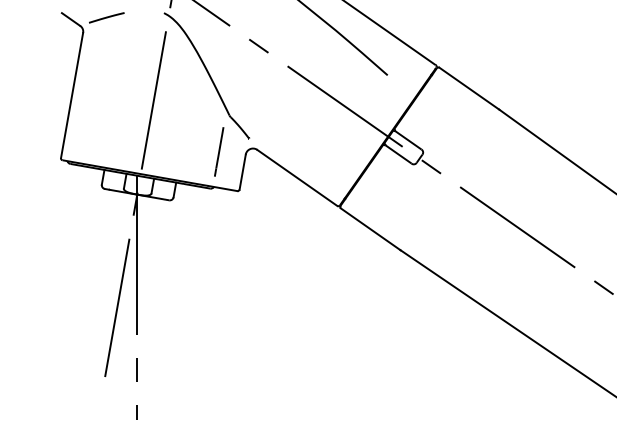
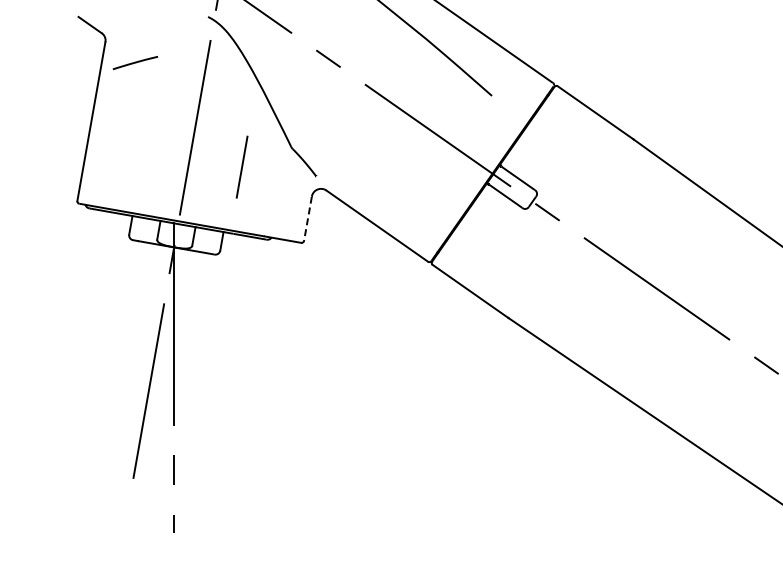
line: (106, 18) -> (135, 63), moved
line: (218, 151) -> (241, 166), moved
line: (242, 171) -> (307, 218), solid -> dashed

